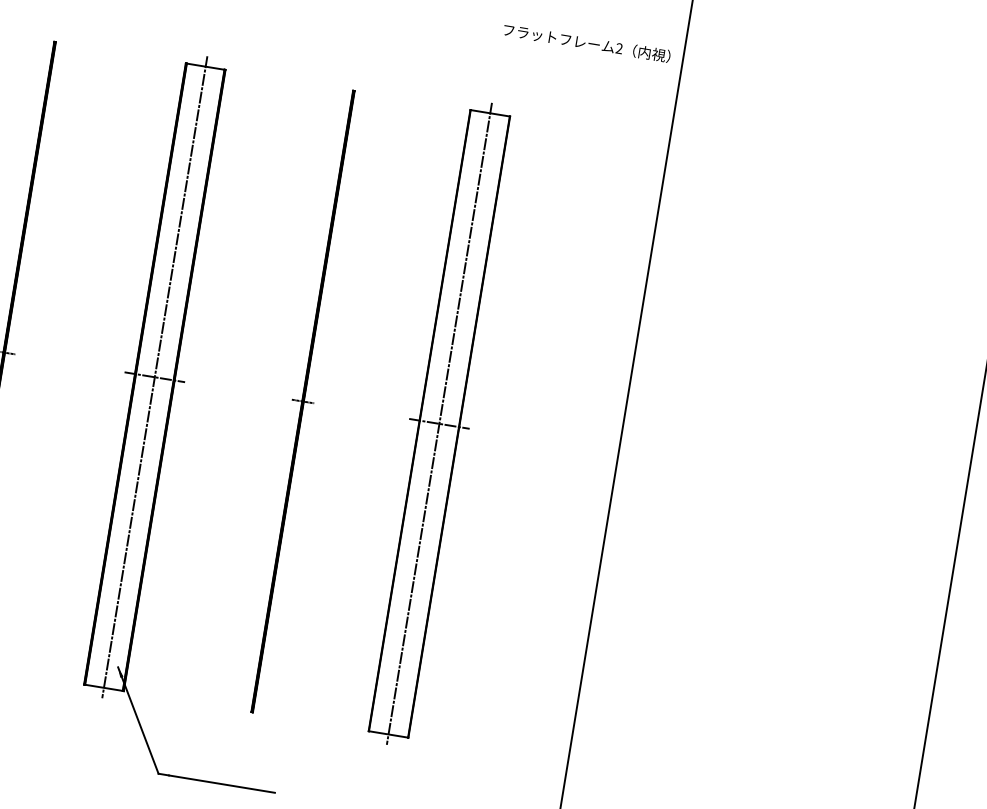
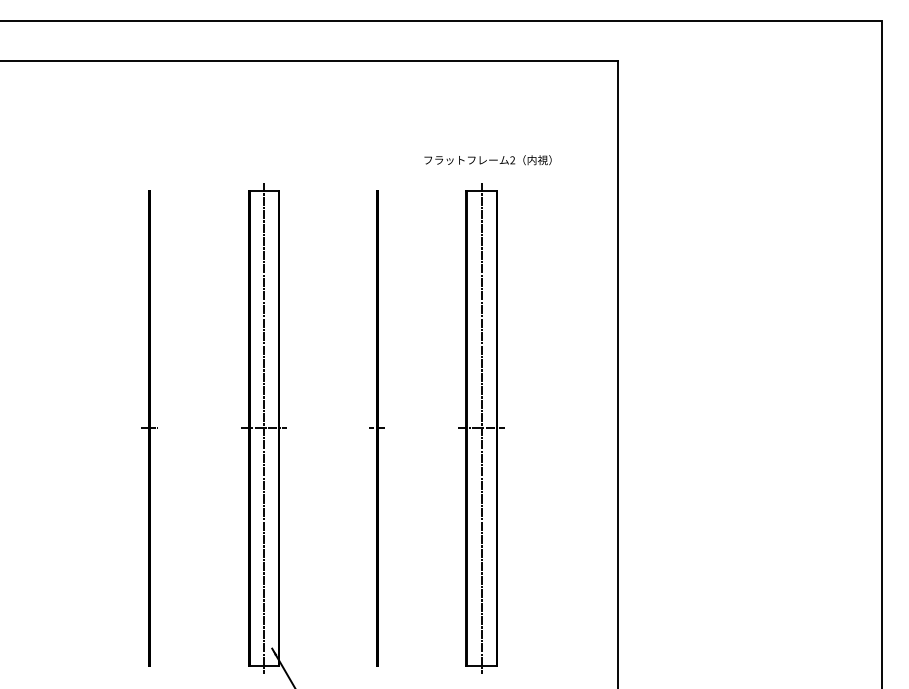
text: (586, 43) -> (487, 160), moved

